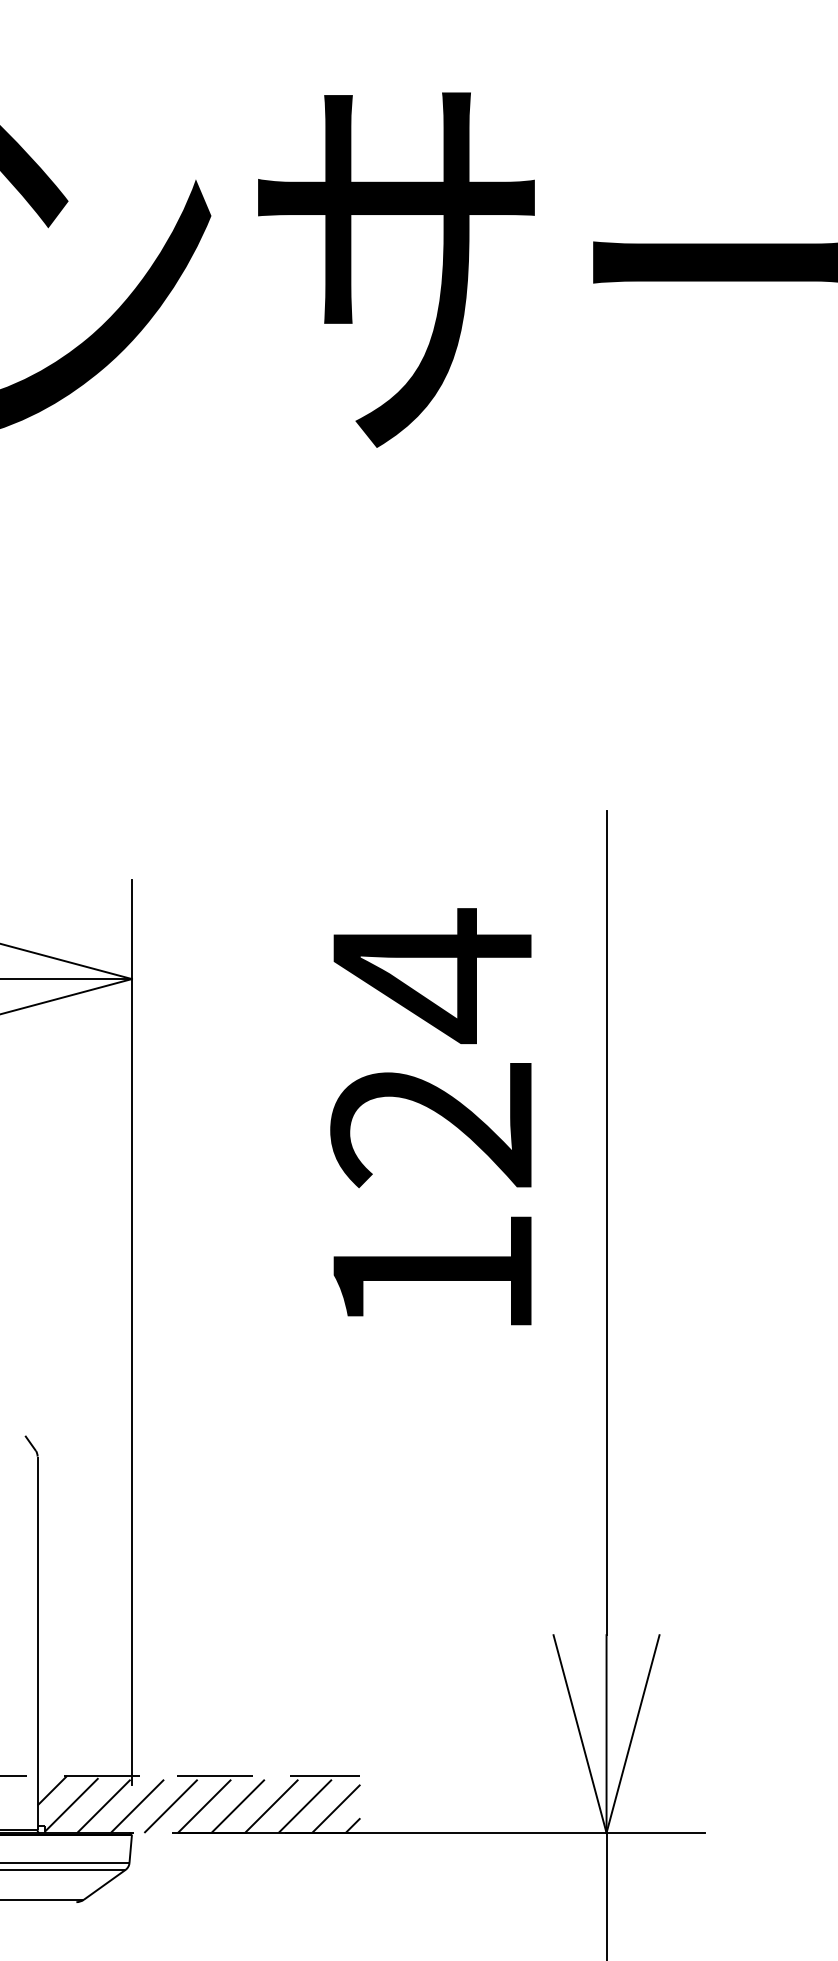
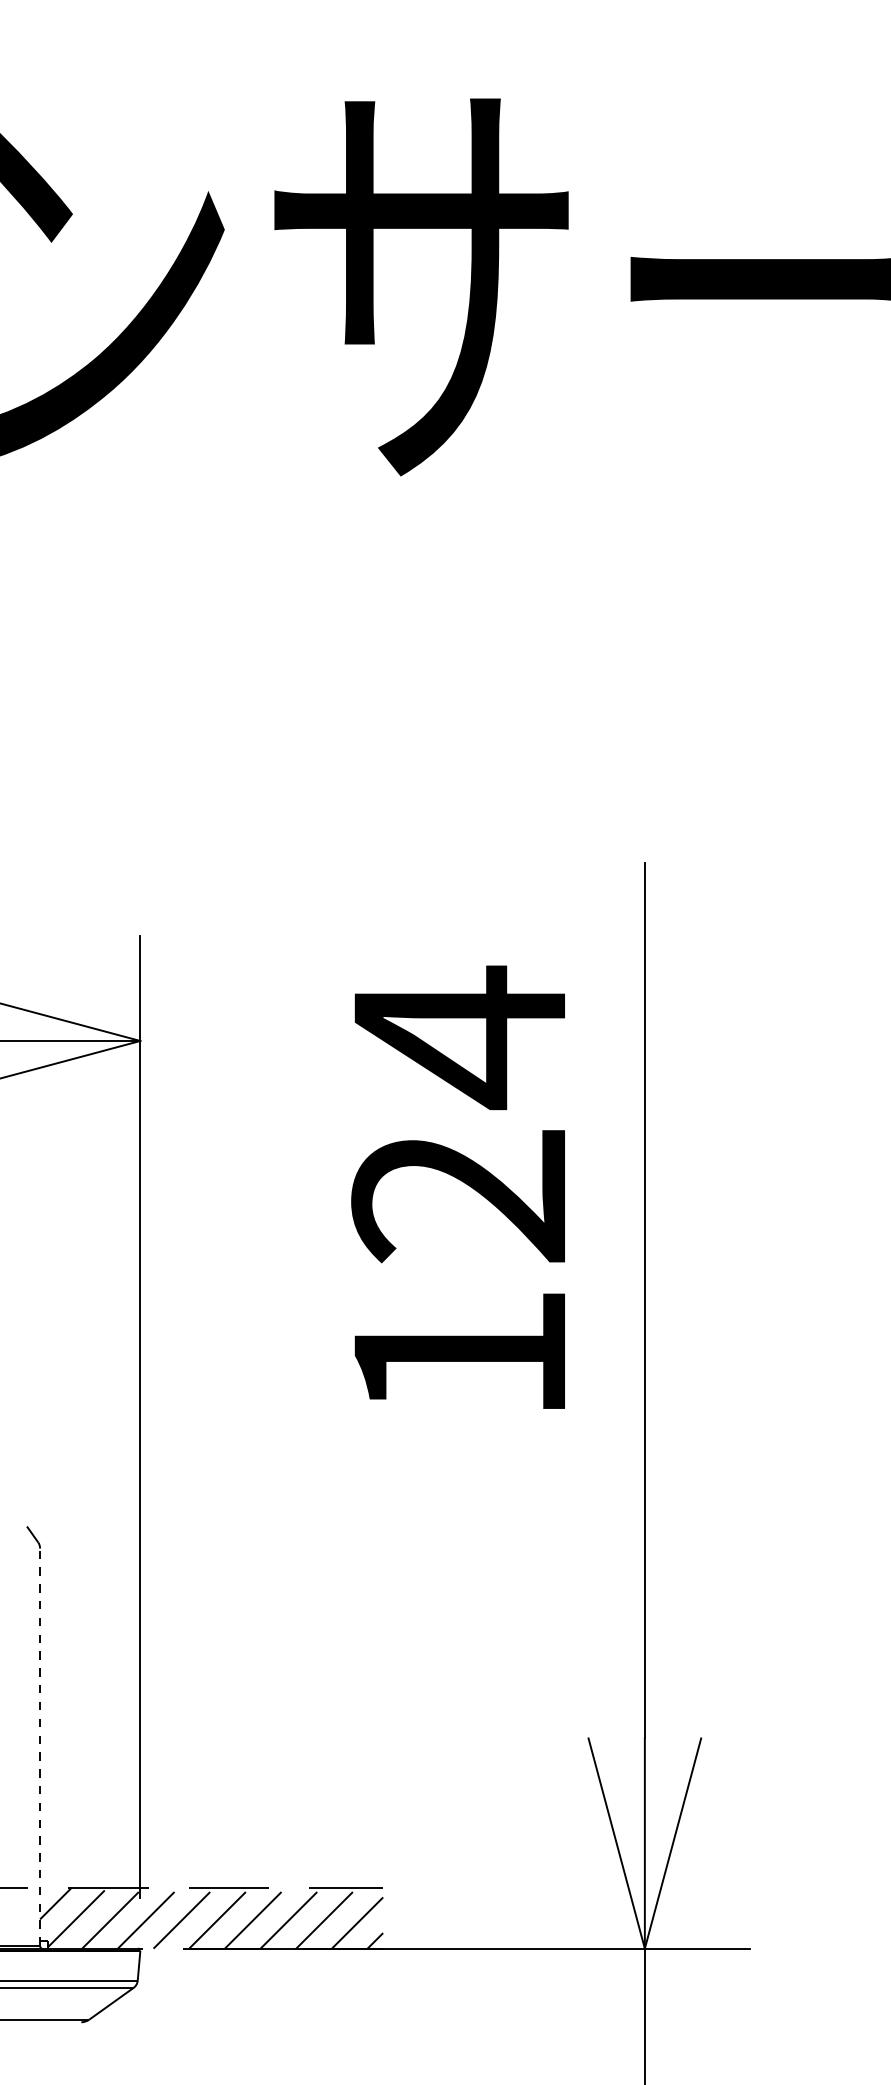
line: (37, 1643) -> (39, 1747), solid -> dashed

